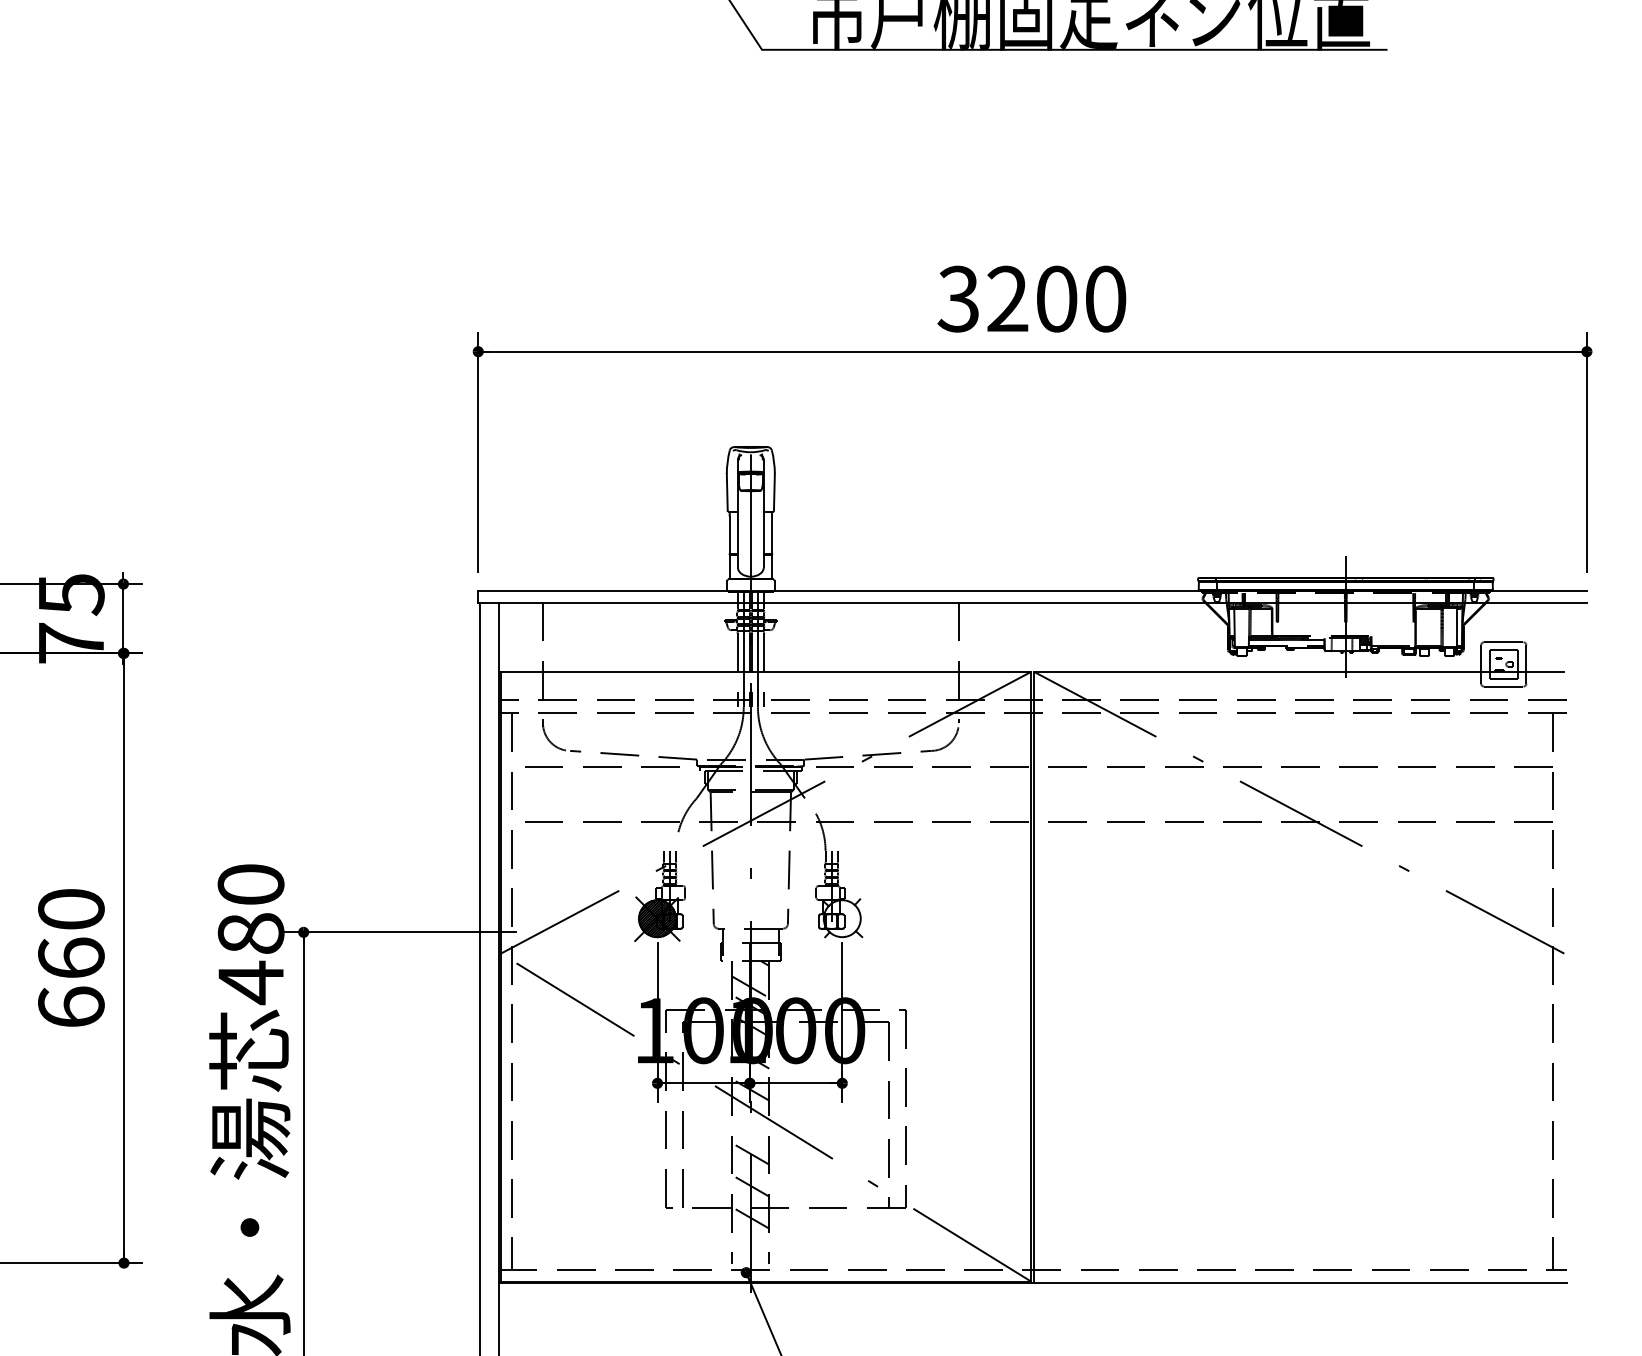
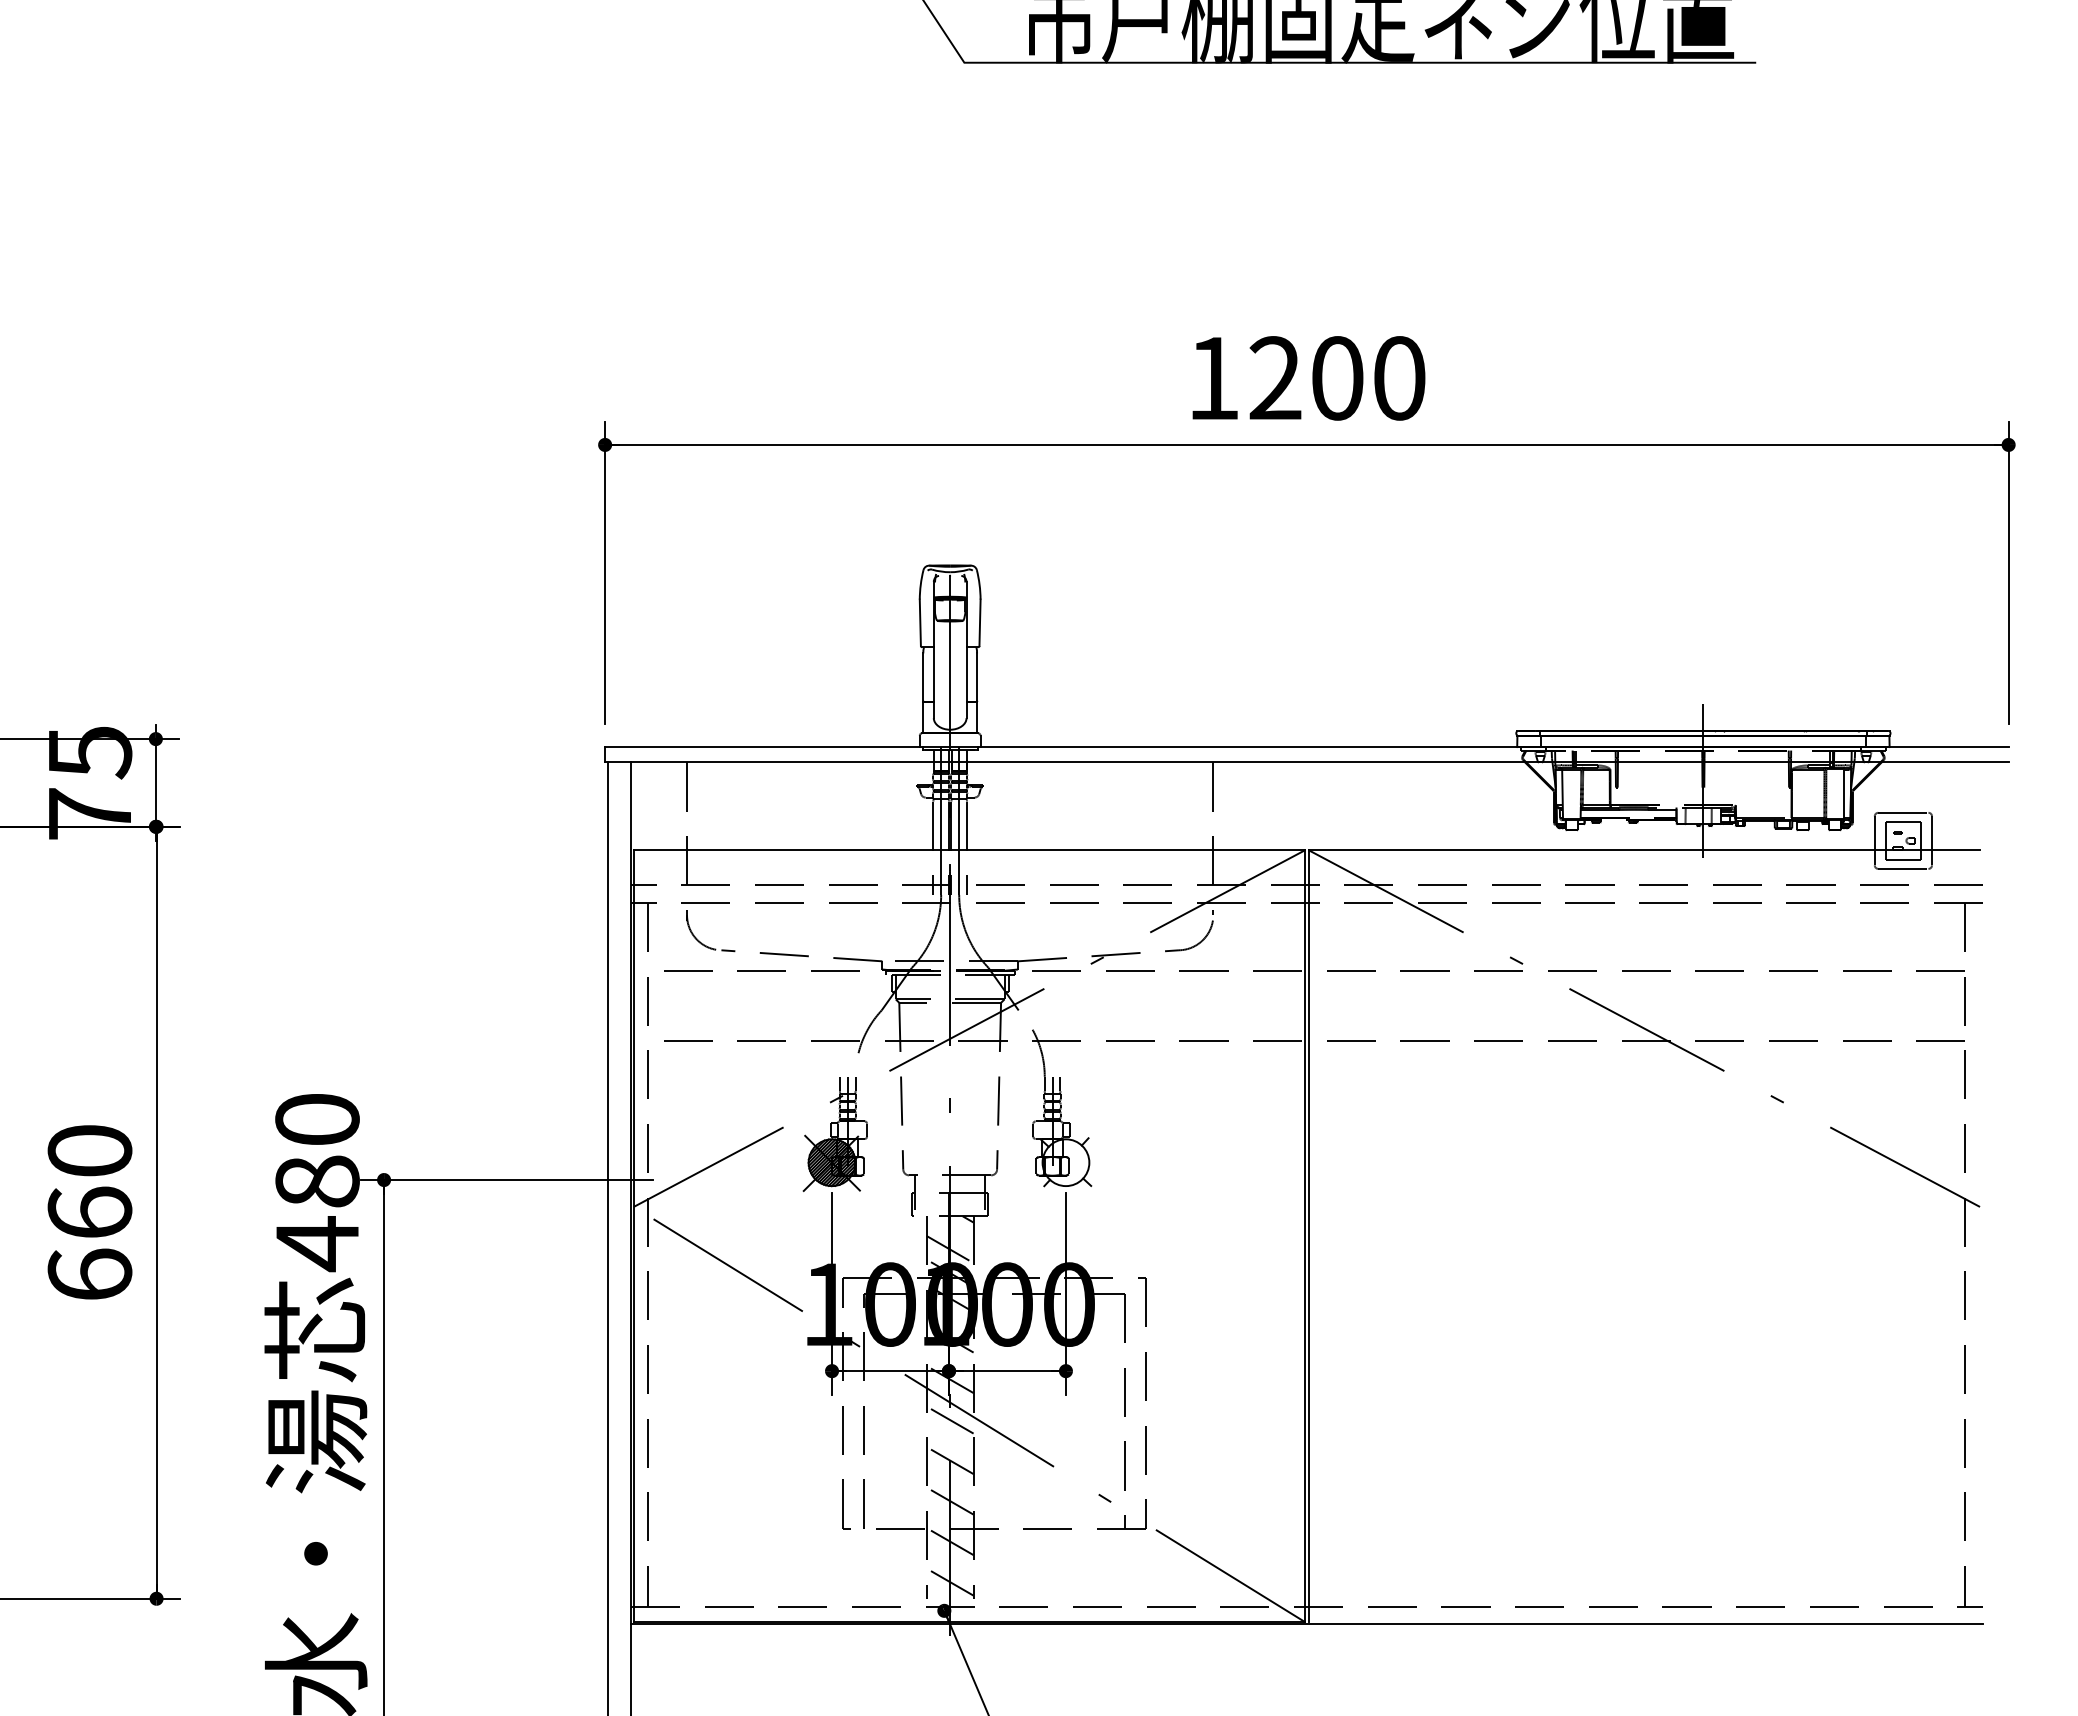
text: (958, 299) -> (1212, 378), 3200 -> 1200
line: (750, 1121) -> (949, 1419), added
line: (750, 1249) -> (949, 1581), added

